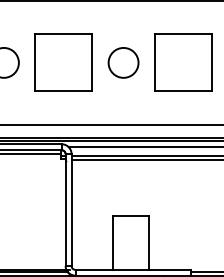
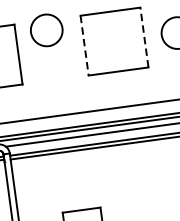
circle: (123, 62) -> (46, 29), moved
line: (211, 62) -> (144, 37), solid -> dashed
line: (154, 63) -> (84, 46), solid -> dashed

